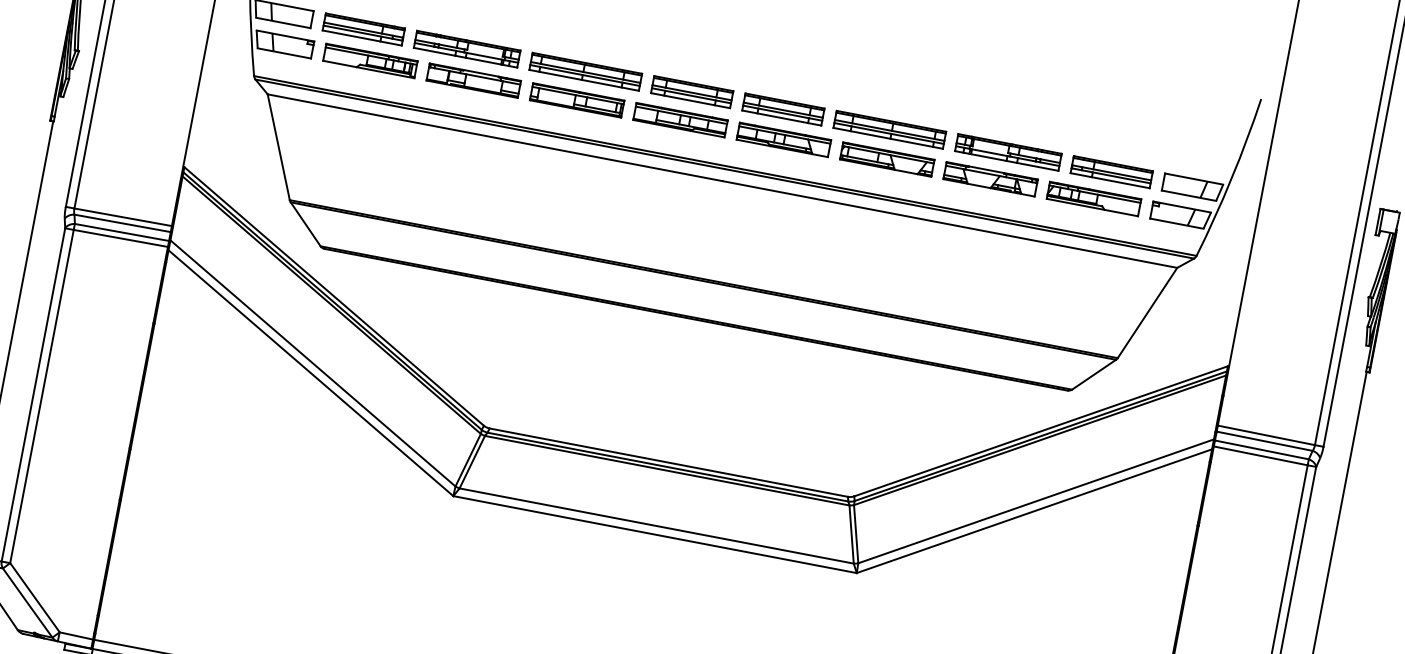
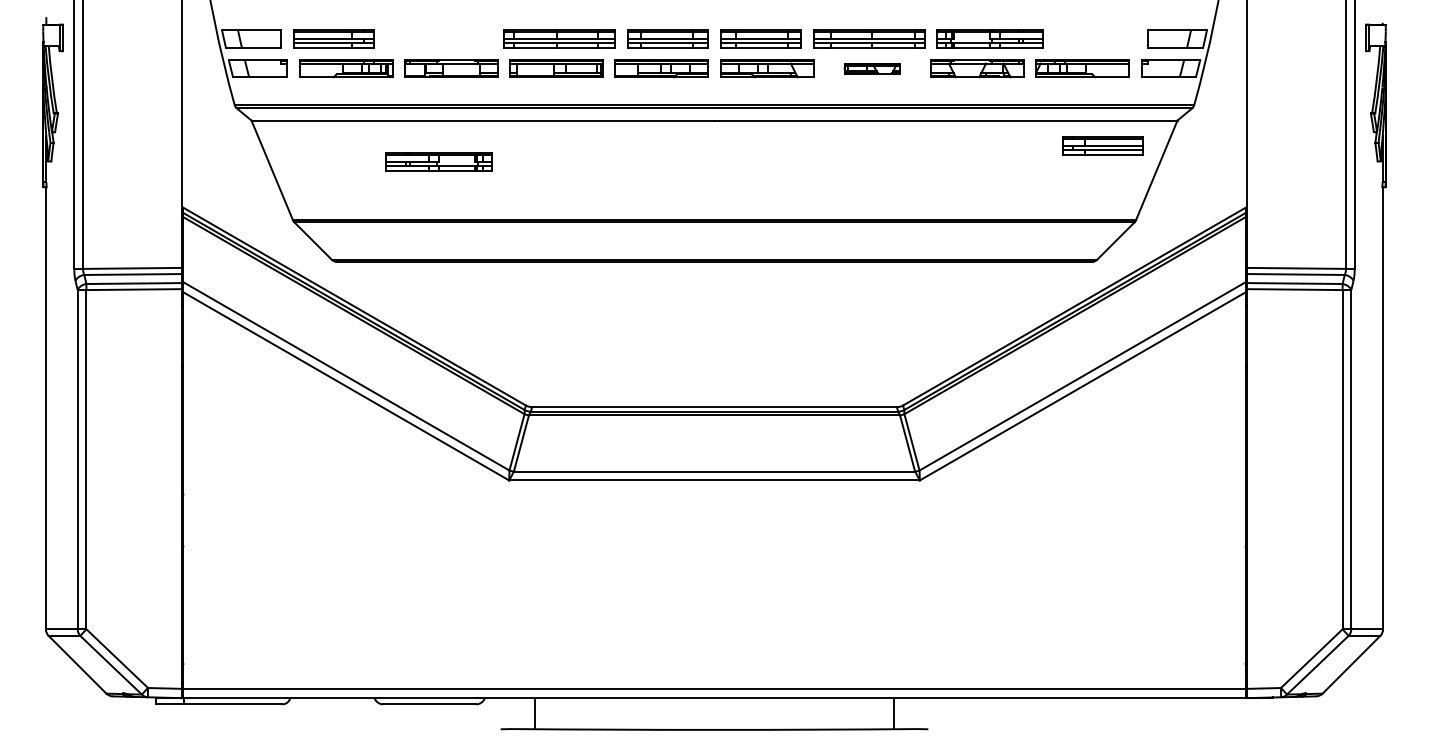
part: (466, 48) -> (438, 161), moved
part: (887, 159) -> (872, 68), size x0.6
part: (1111, 171) -> (1102, 145), moved

